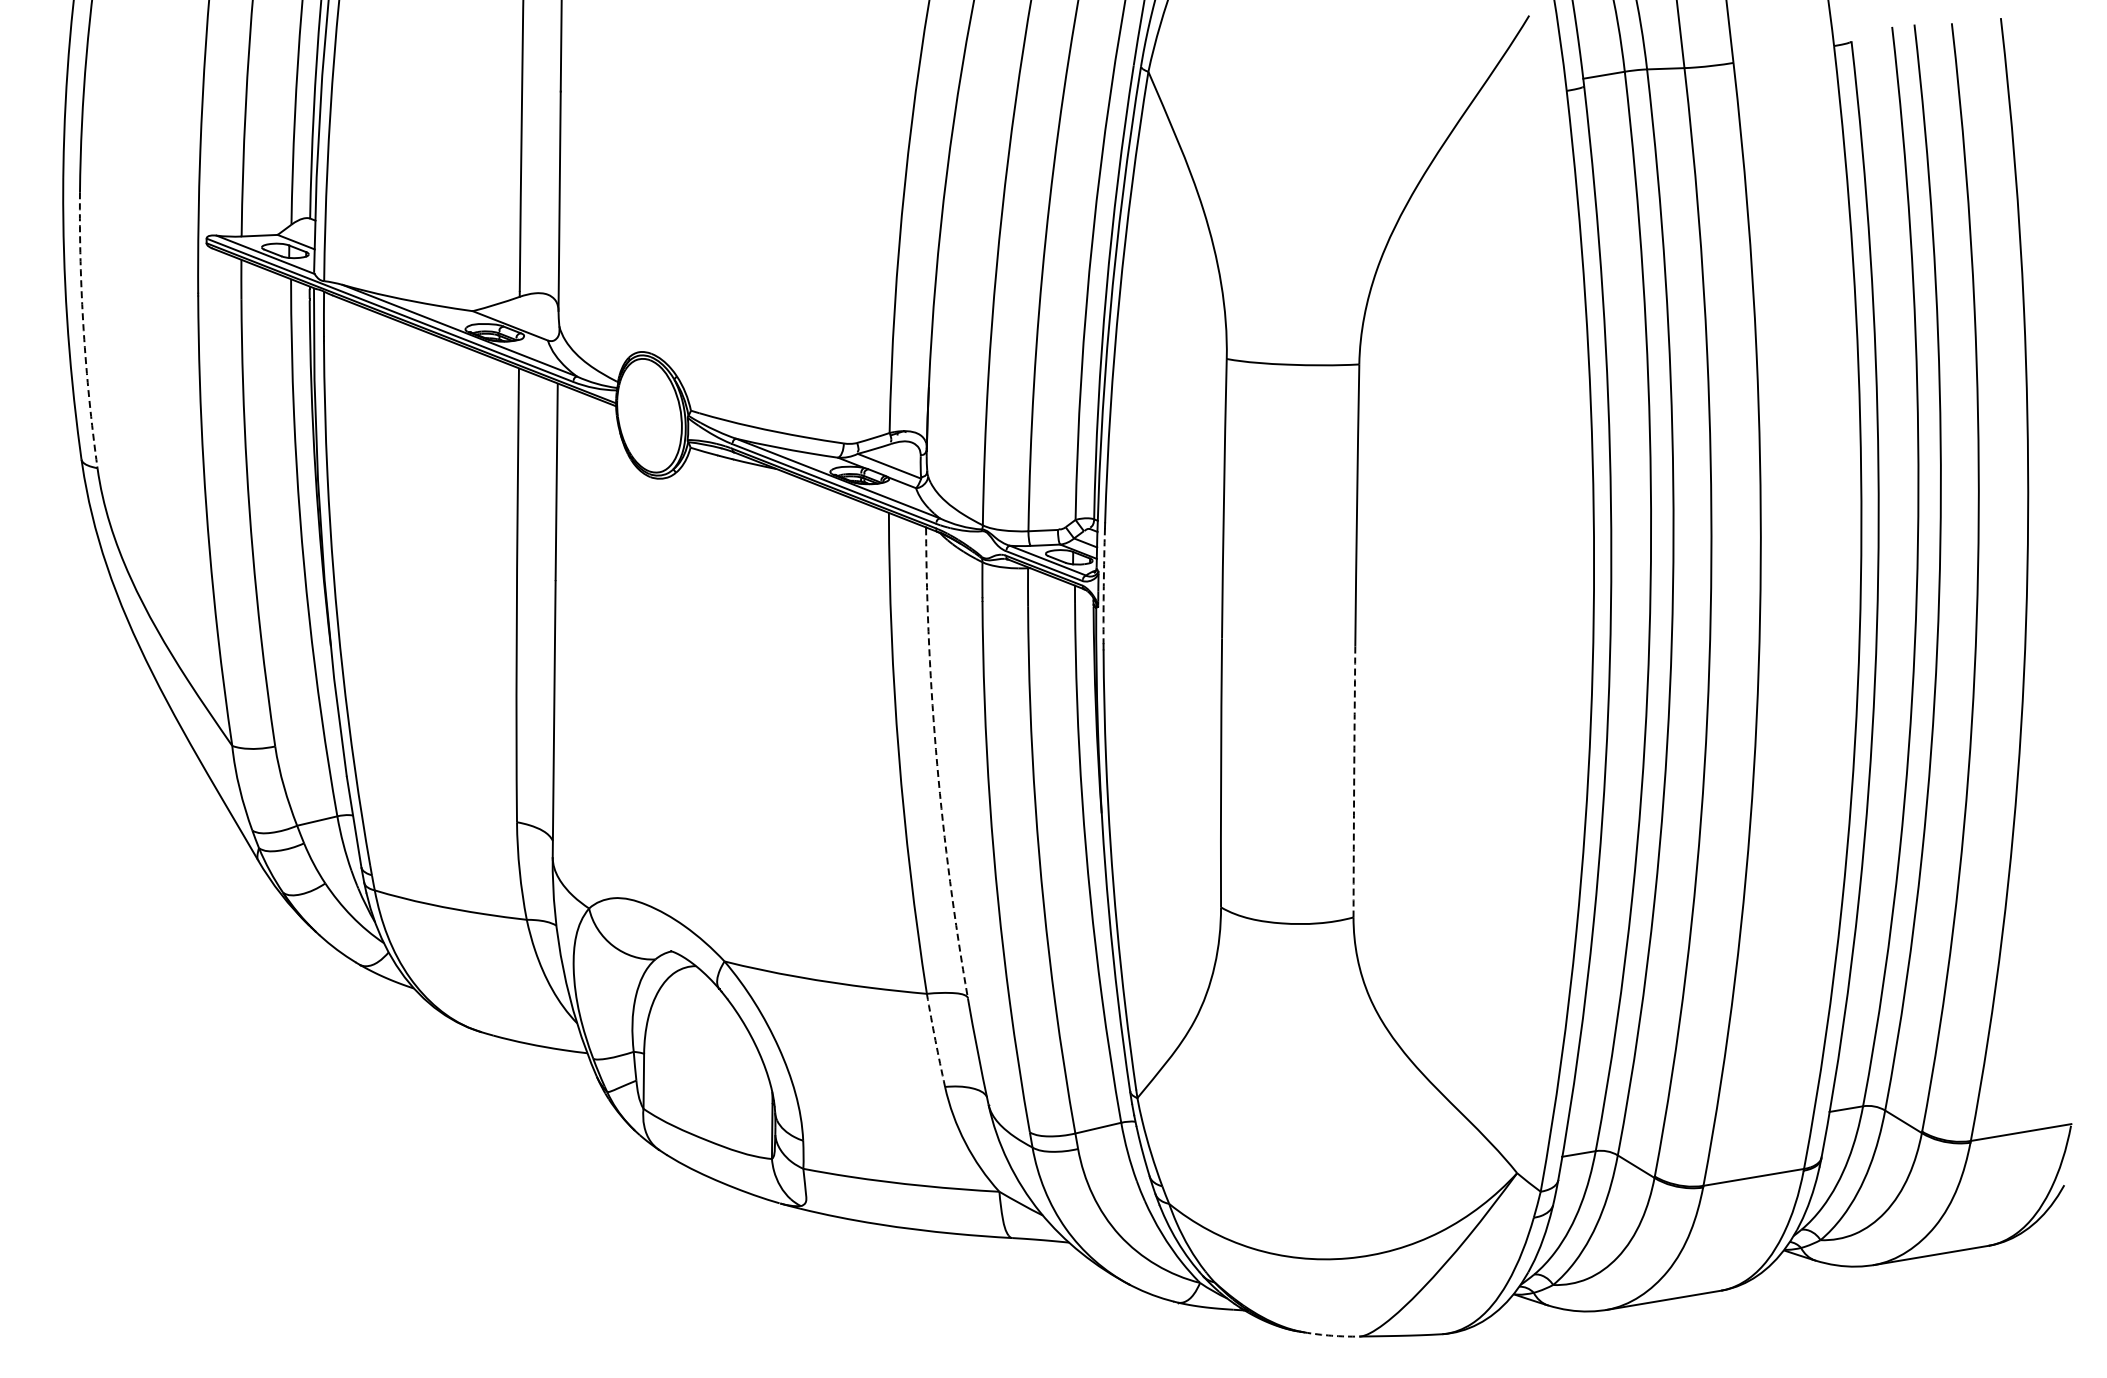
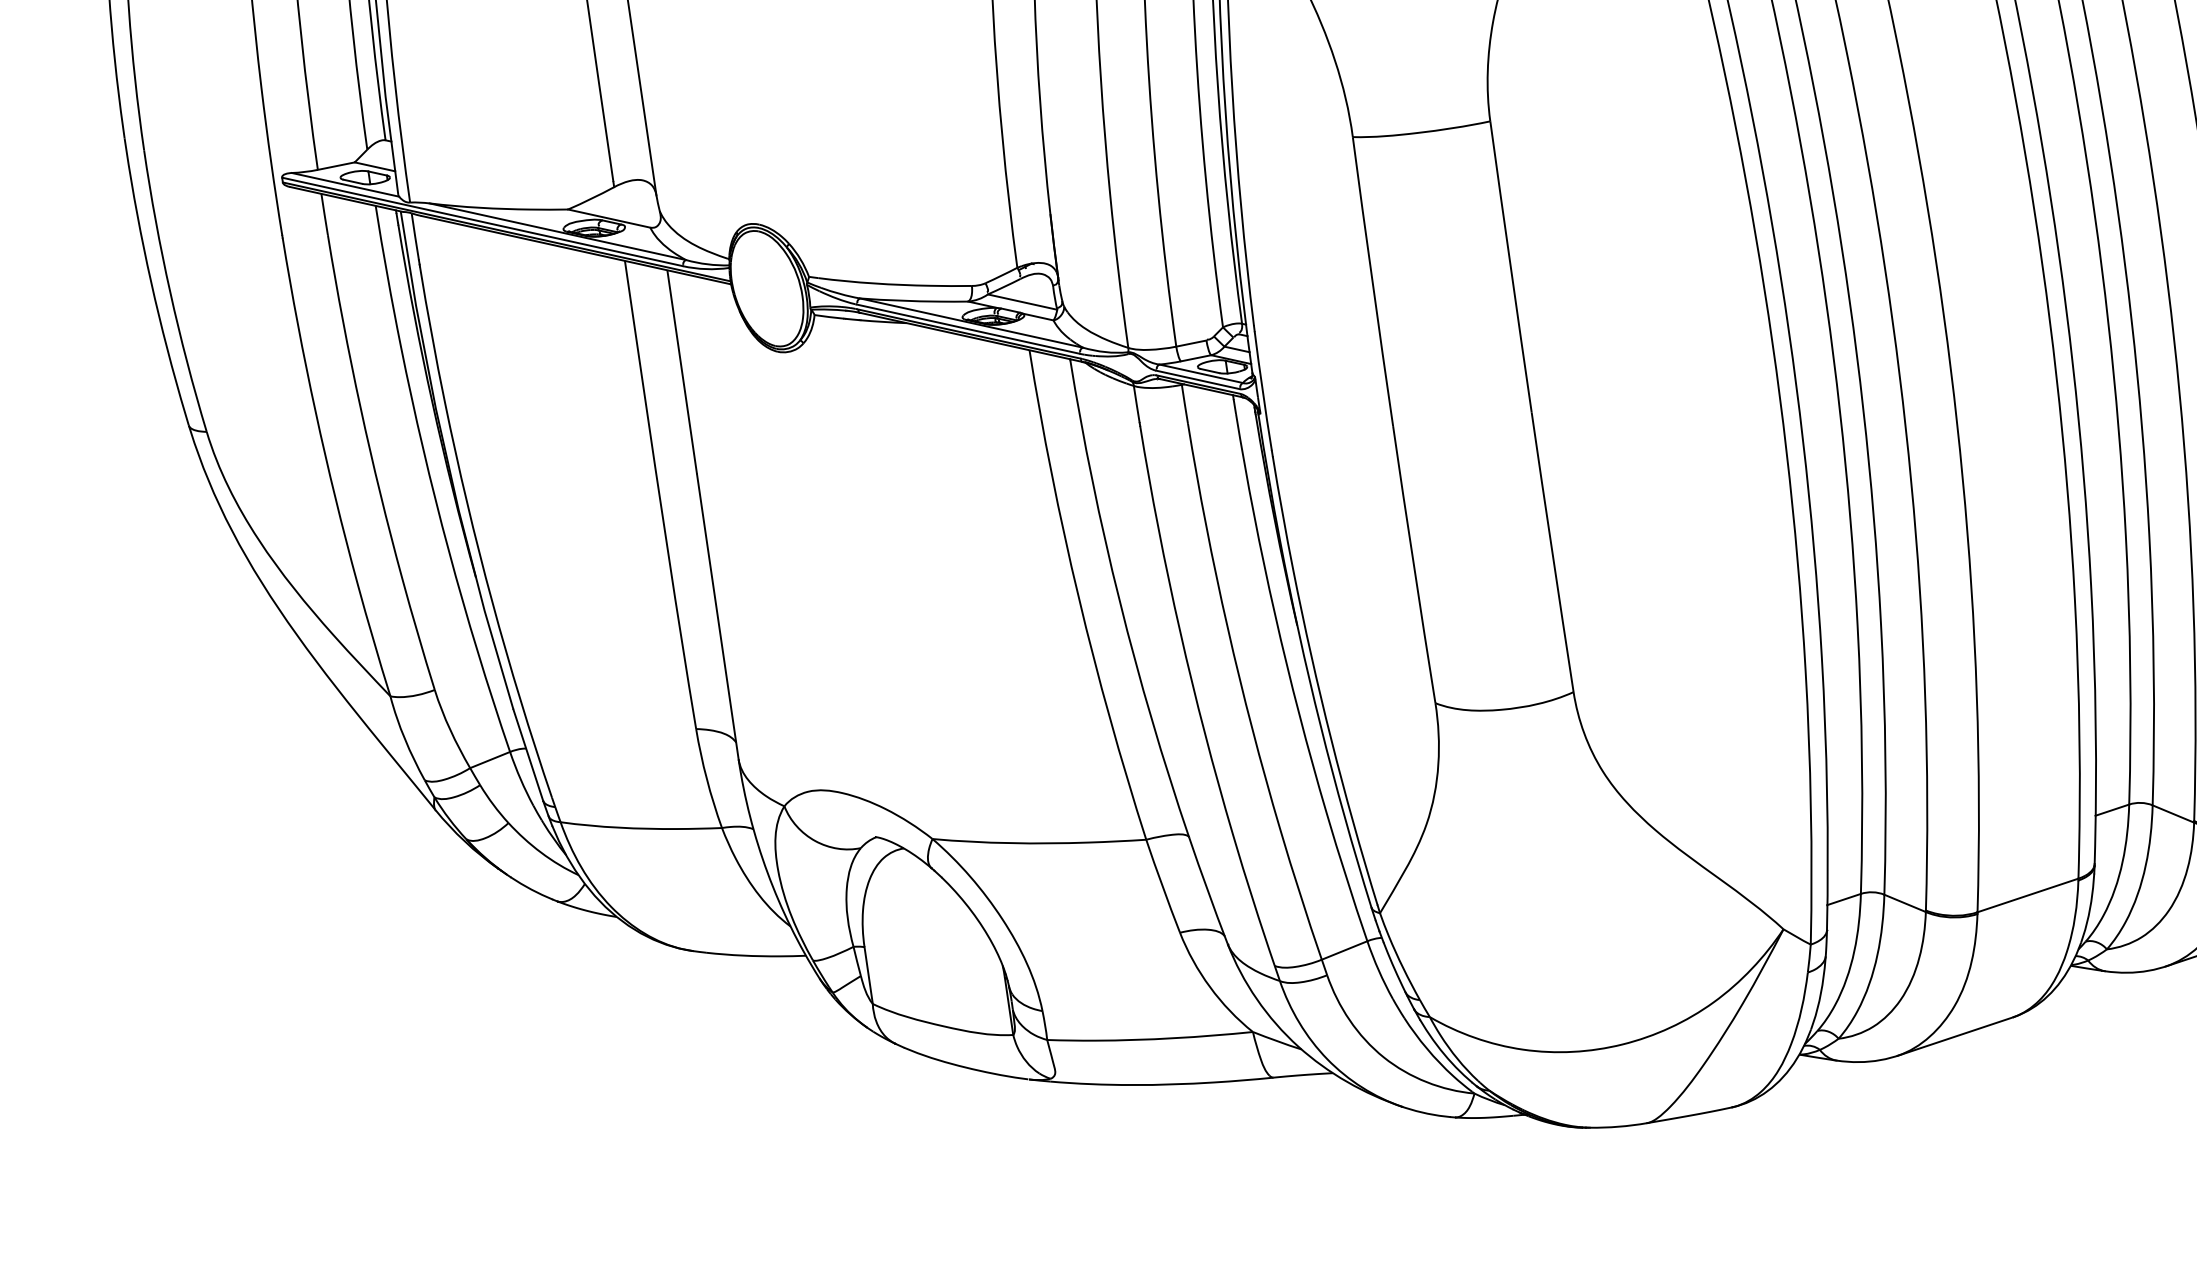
arc: (83, 330) -> (170, 292), dashed -> solid
arc: (1103, 586) -> (1262, 391), dashed -> solid
arc: (937, 764) -> (1120, 601), dashed -> solid
arc: (1354, 781) -> (1552, 551), dashed -> solid
arc: (935, 1040) -> (1162, 886), dashed -> solid
arc: (1331, 1335) -> (1618, 1126), dashed -> solid

